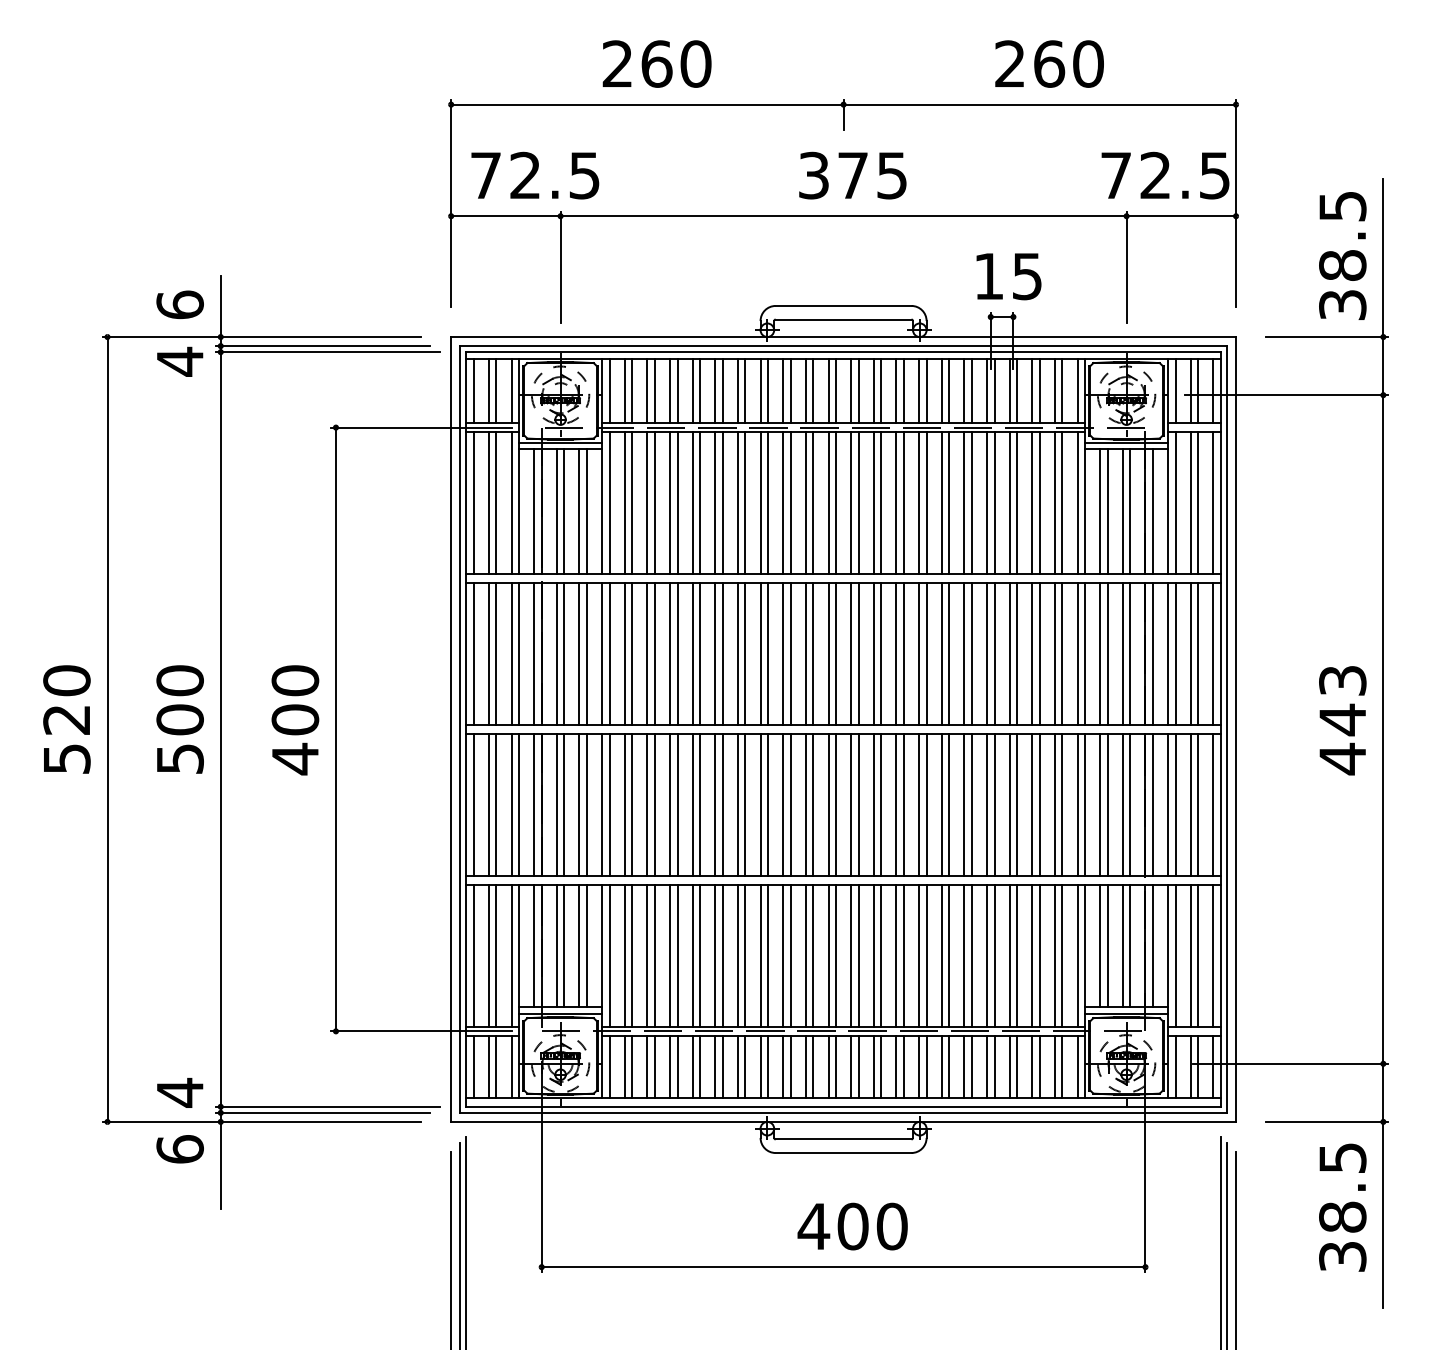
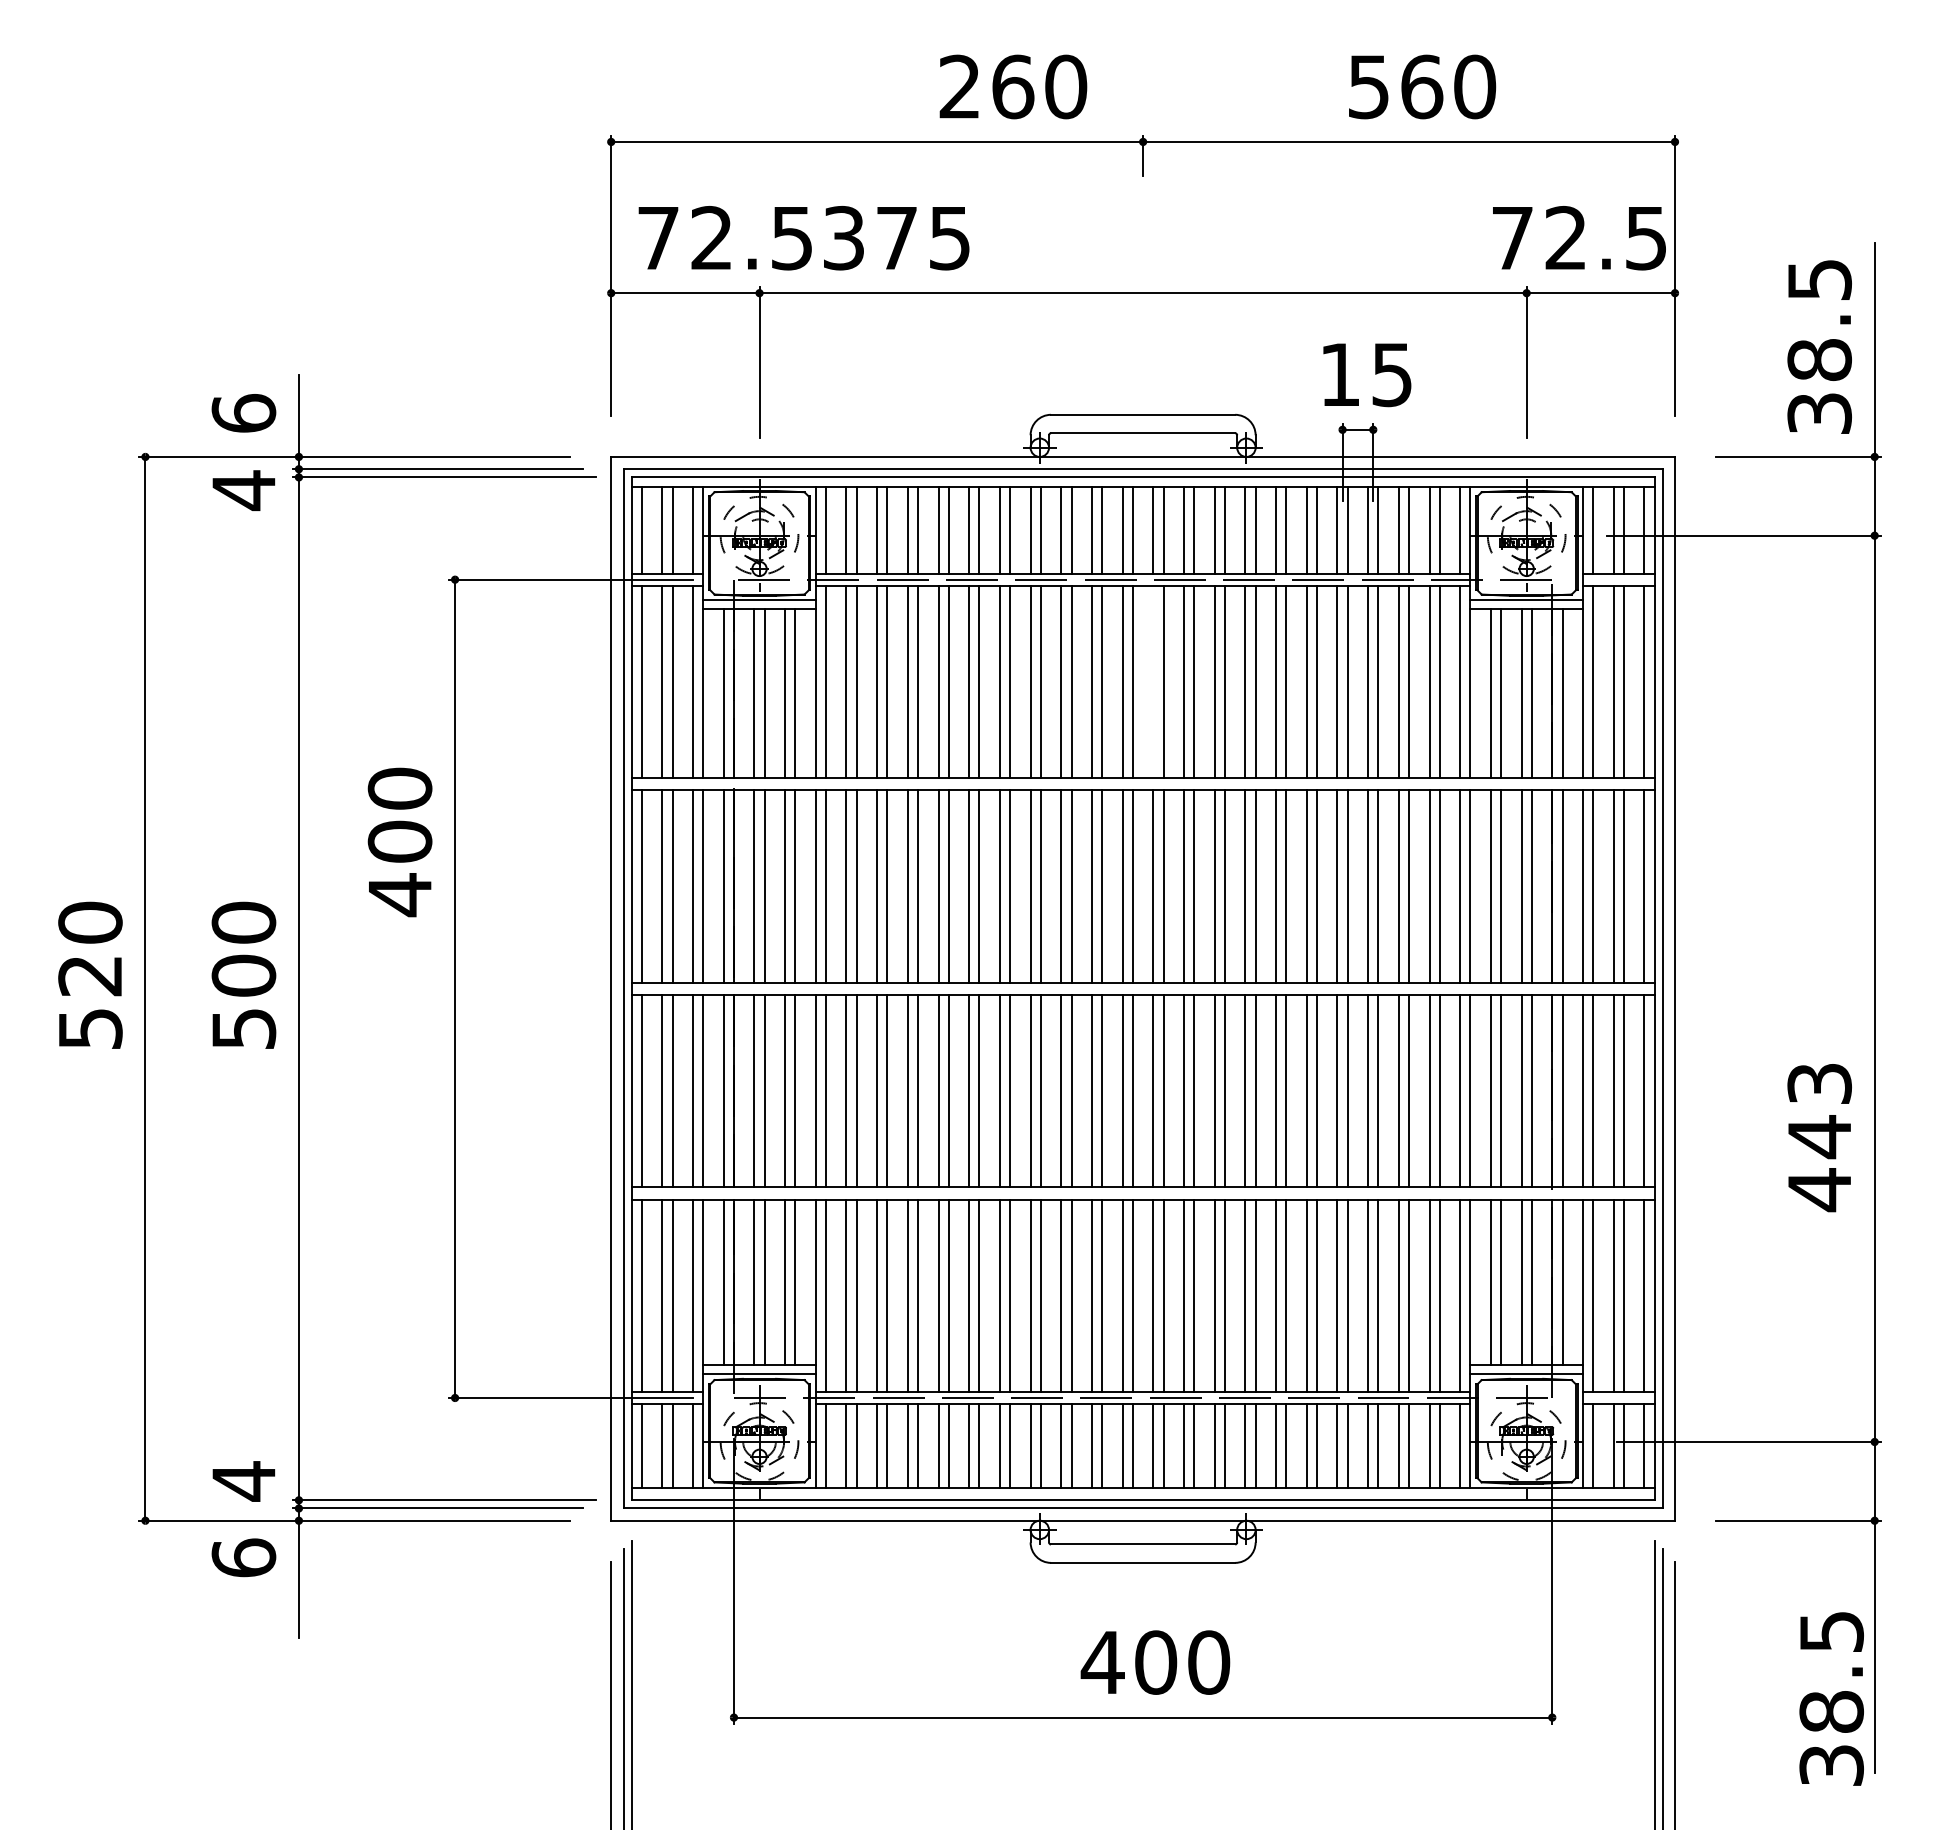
text: (657, 63) -> (1013, 86), moved
text: (1009, 63) -> (1368, 86), 260 -> 560
text: (852, 175) -> (896, 238), moved
line: (851, 502) -> (1153, 681), removed
text: (294, 720) -> (399, 842), moved
text: (1342, 721) -> (1819, 1138), moved
text: (1342, 1207) -> (1831, 1698), moved

